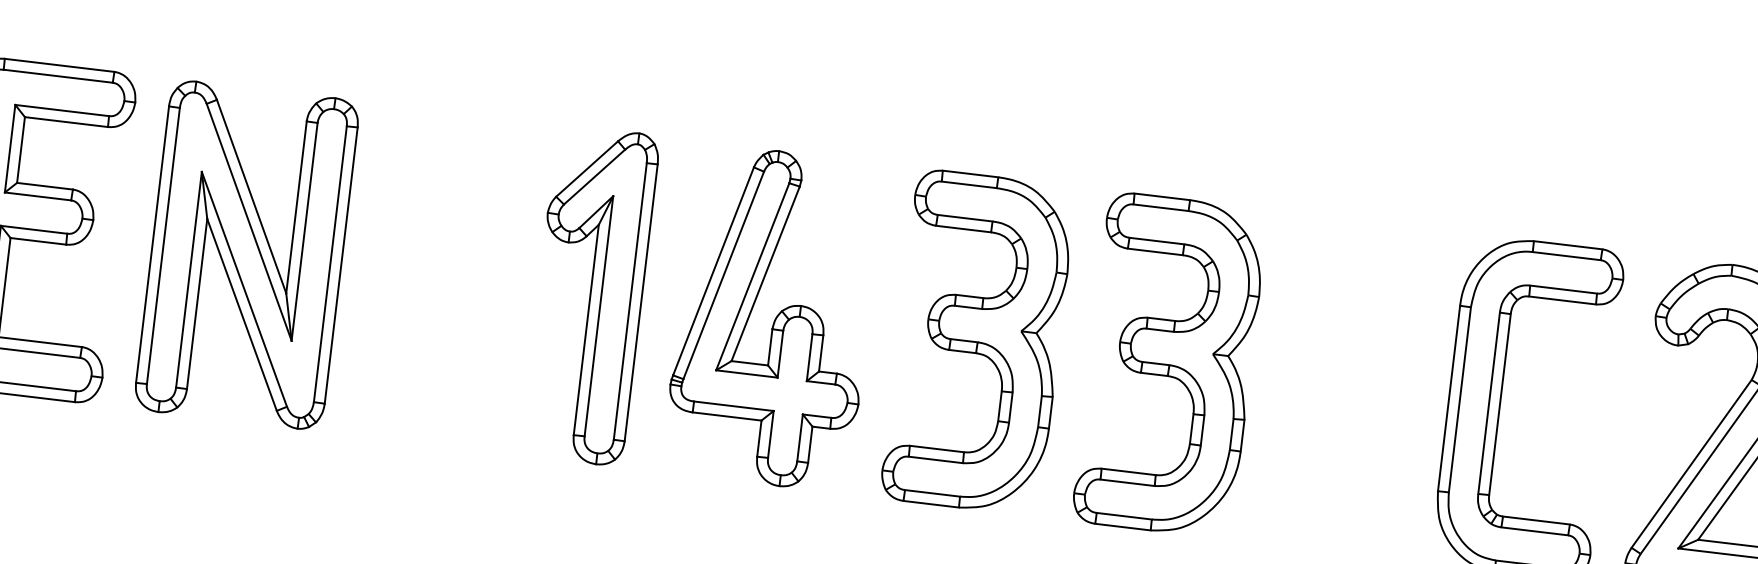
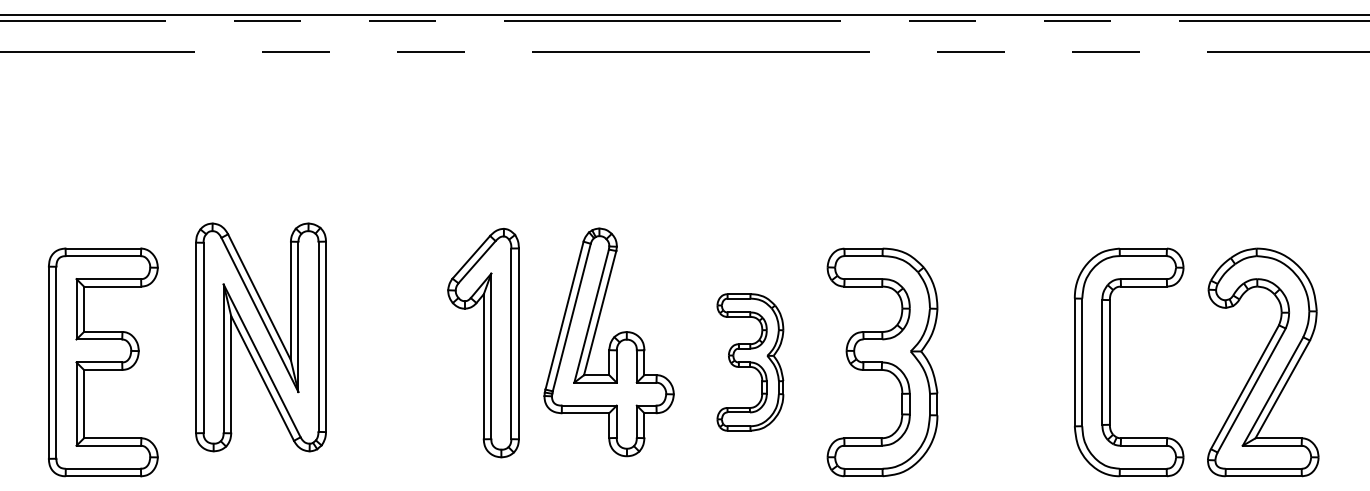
part: (246, 255) -> (260, 337), moved
part: (589, 296) -> (483, 343), moved
part: (772, 317) -> (608, 342), moved
part: (978, 342) -> (750, 362), size x0.6

